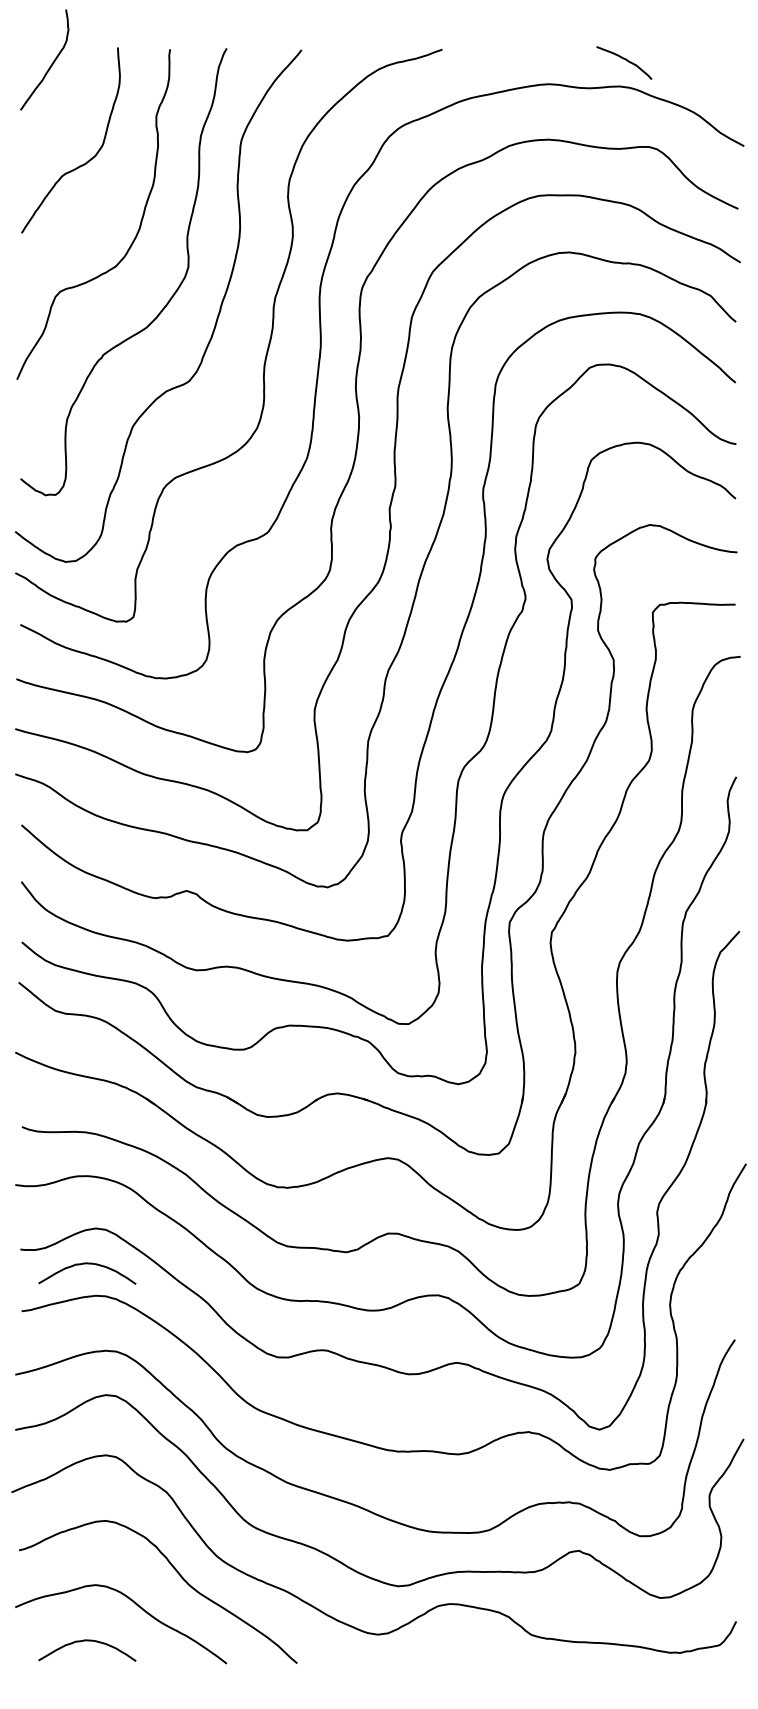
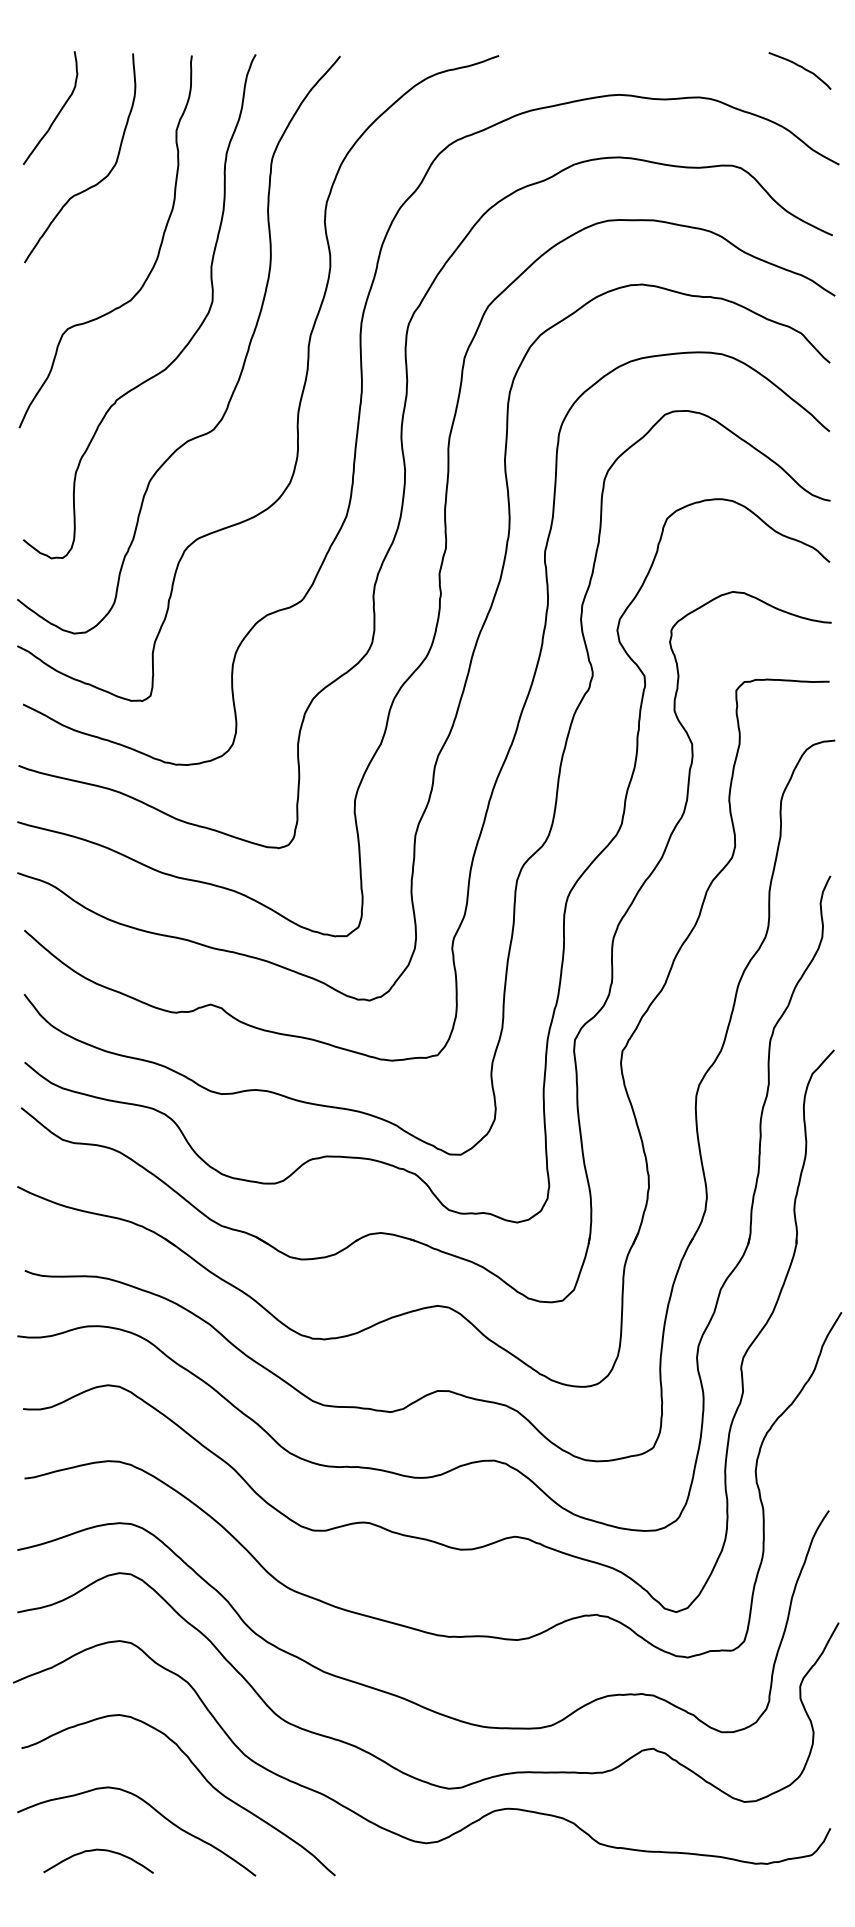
curve: (625, 60) -> (801, 68), moved
curve: (51, 63) -> (58, 112), moved
curve: (87, 1264) -> (98, 1425), removed

